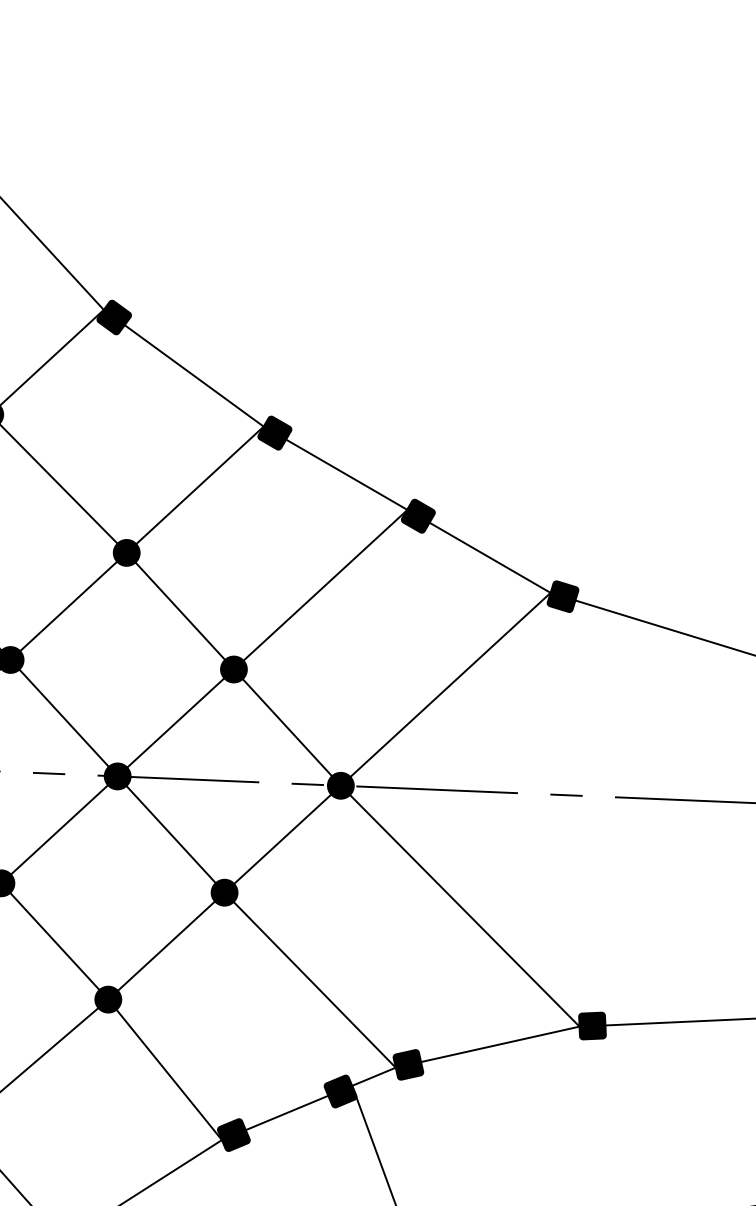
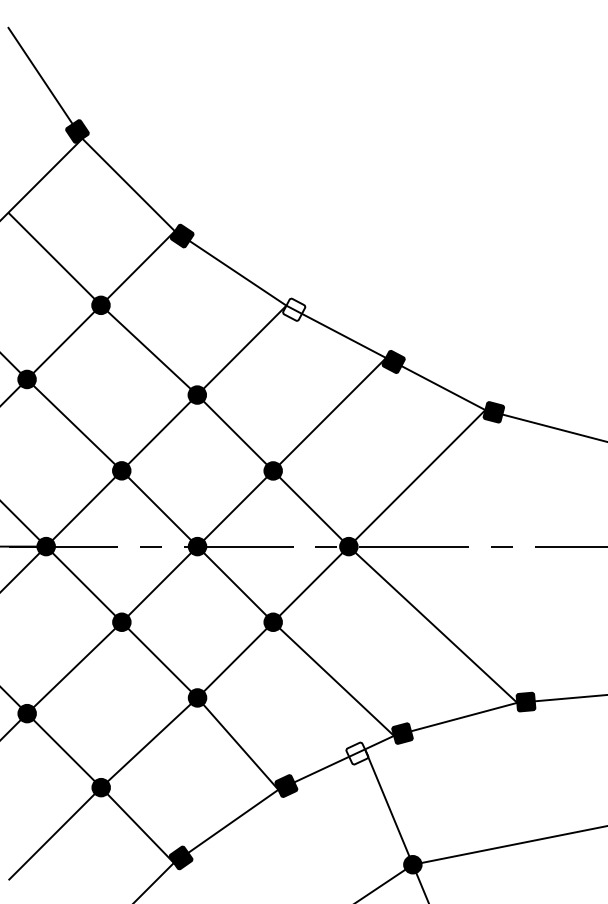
fill: (275, 432) -> (294, 309), removed
fill: (340, 1091) -> (357, 753), removed

